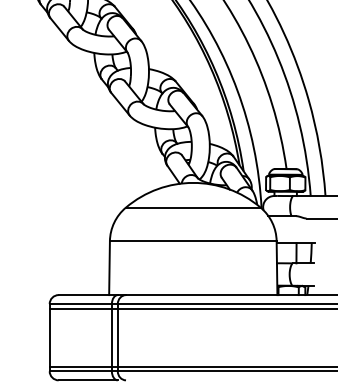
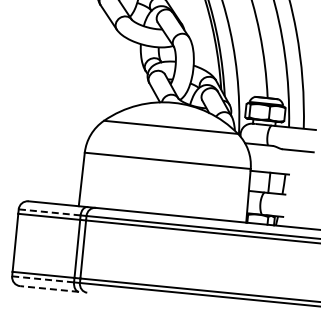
line: (80, 304) -> (49, 212), solid -> dashed
line: (81, 371) -> (43, 279), solid -> dashed
line: (87, 380) -> (48, 289), solid -> dashed

